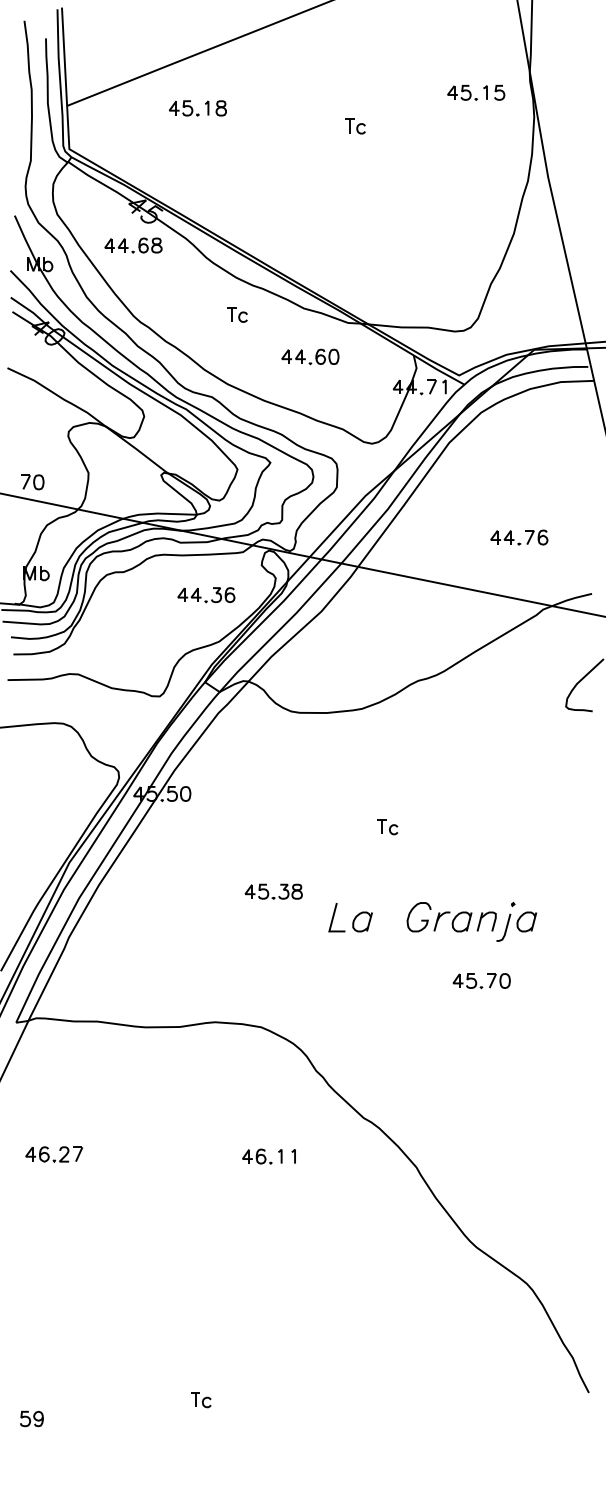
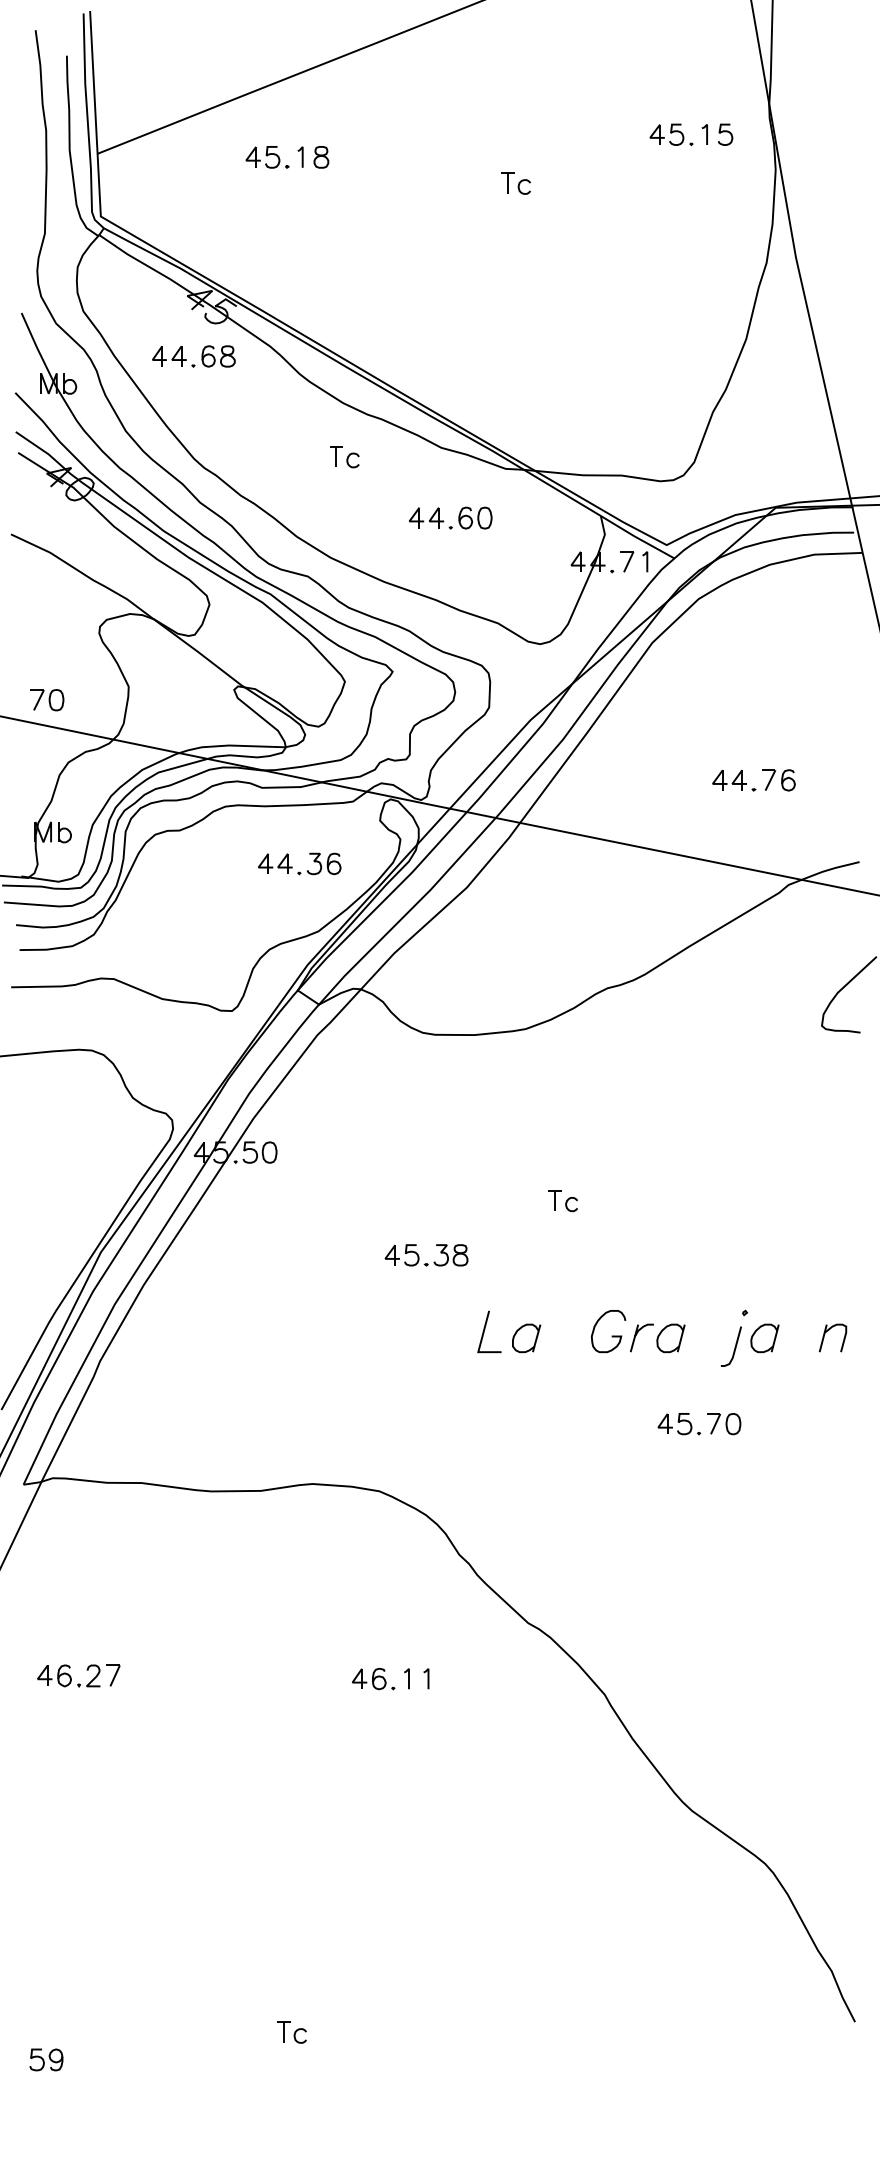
part: (273, 891) -> (426, 1254), moved
part: (486, 921) -> (832, 1337), moved

